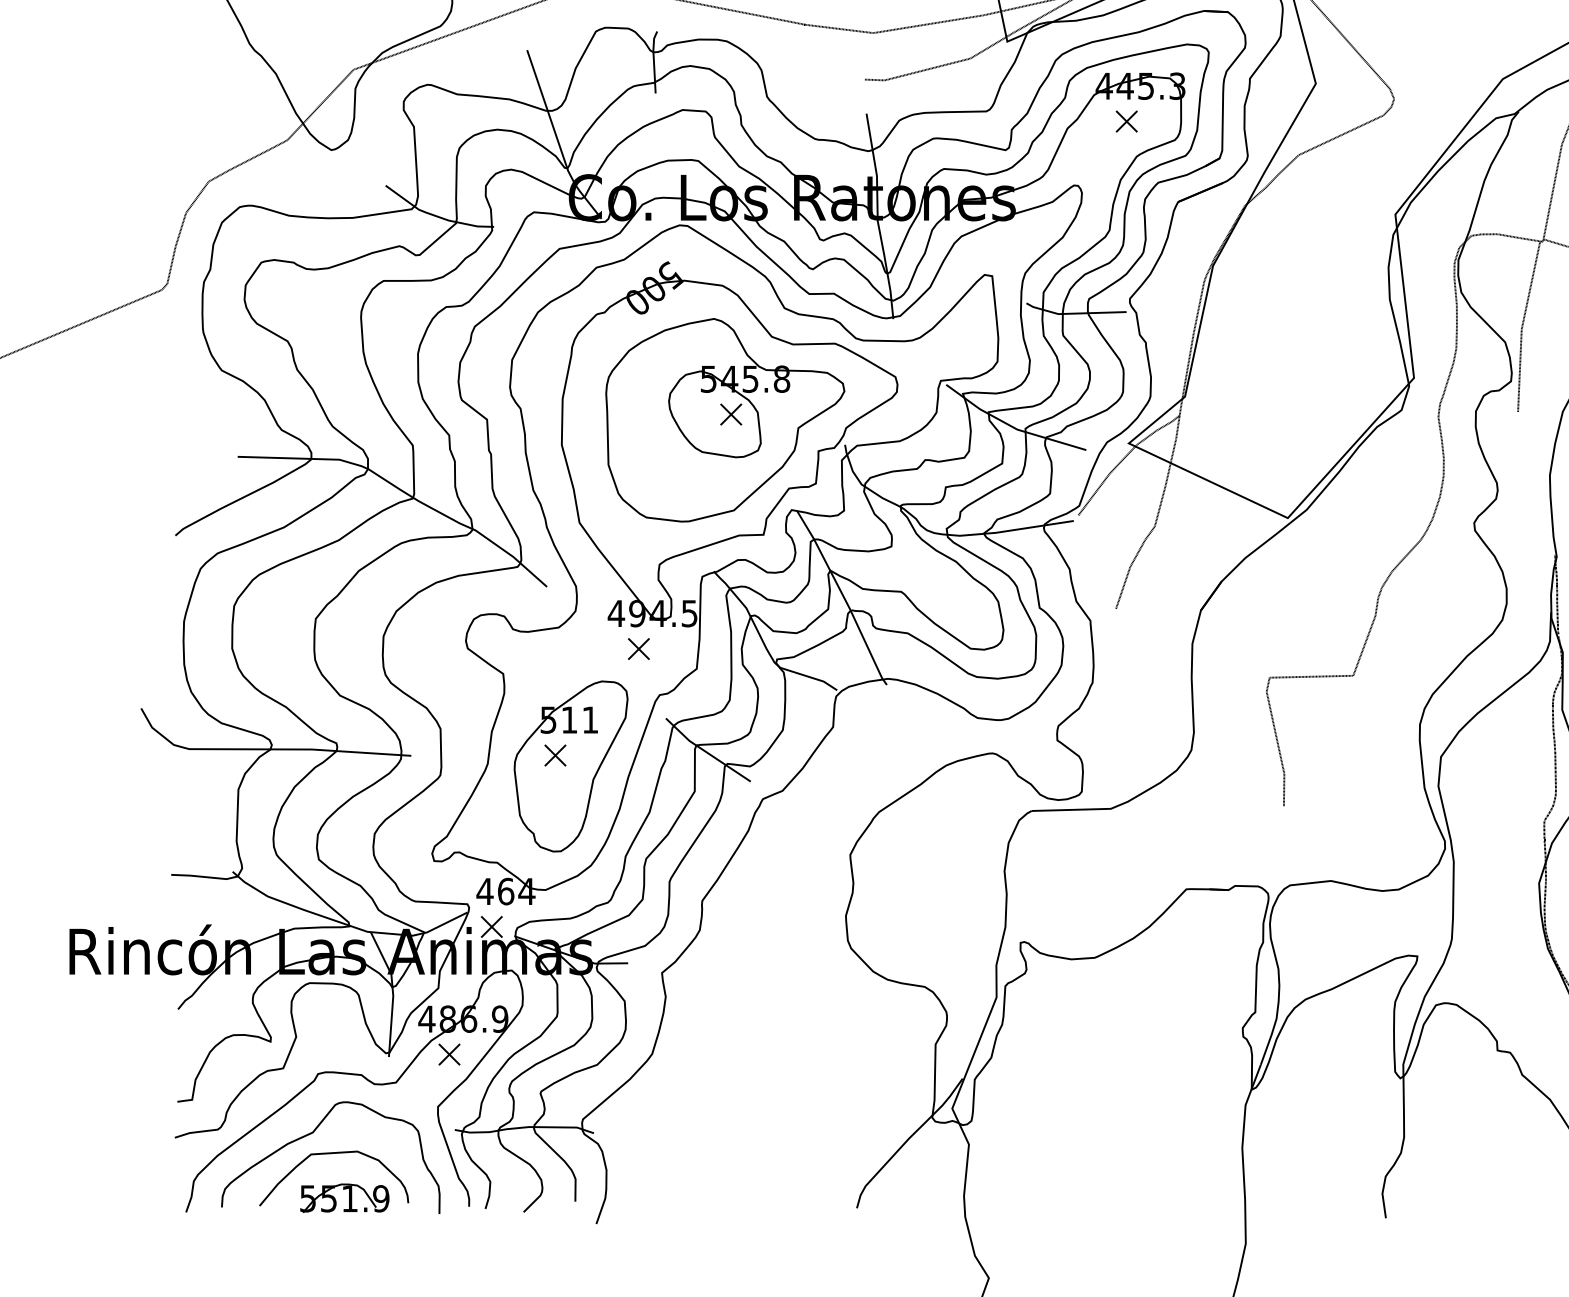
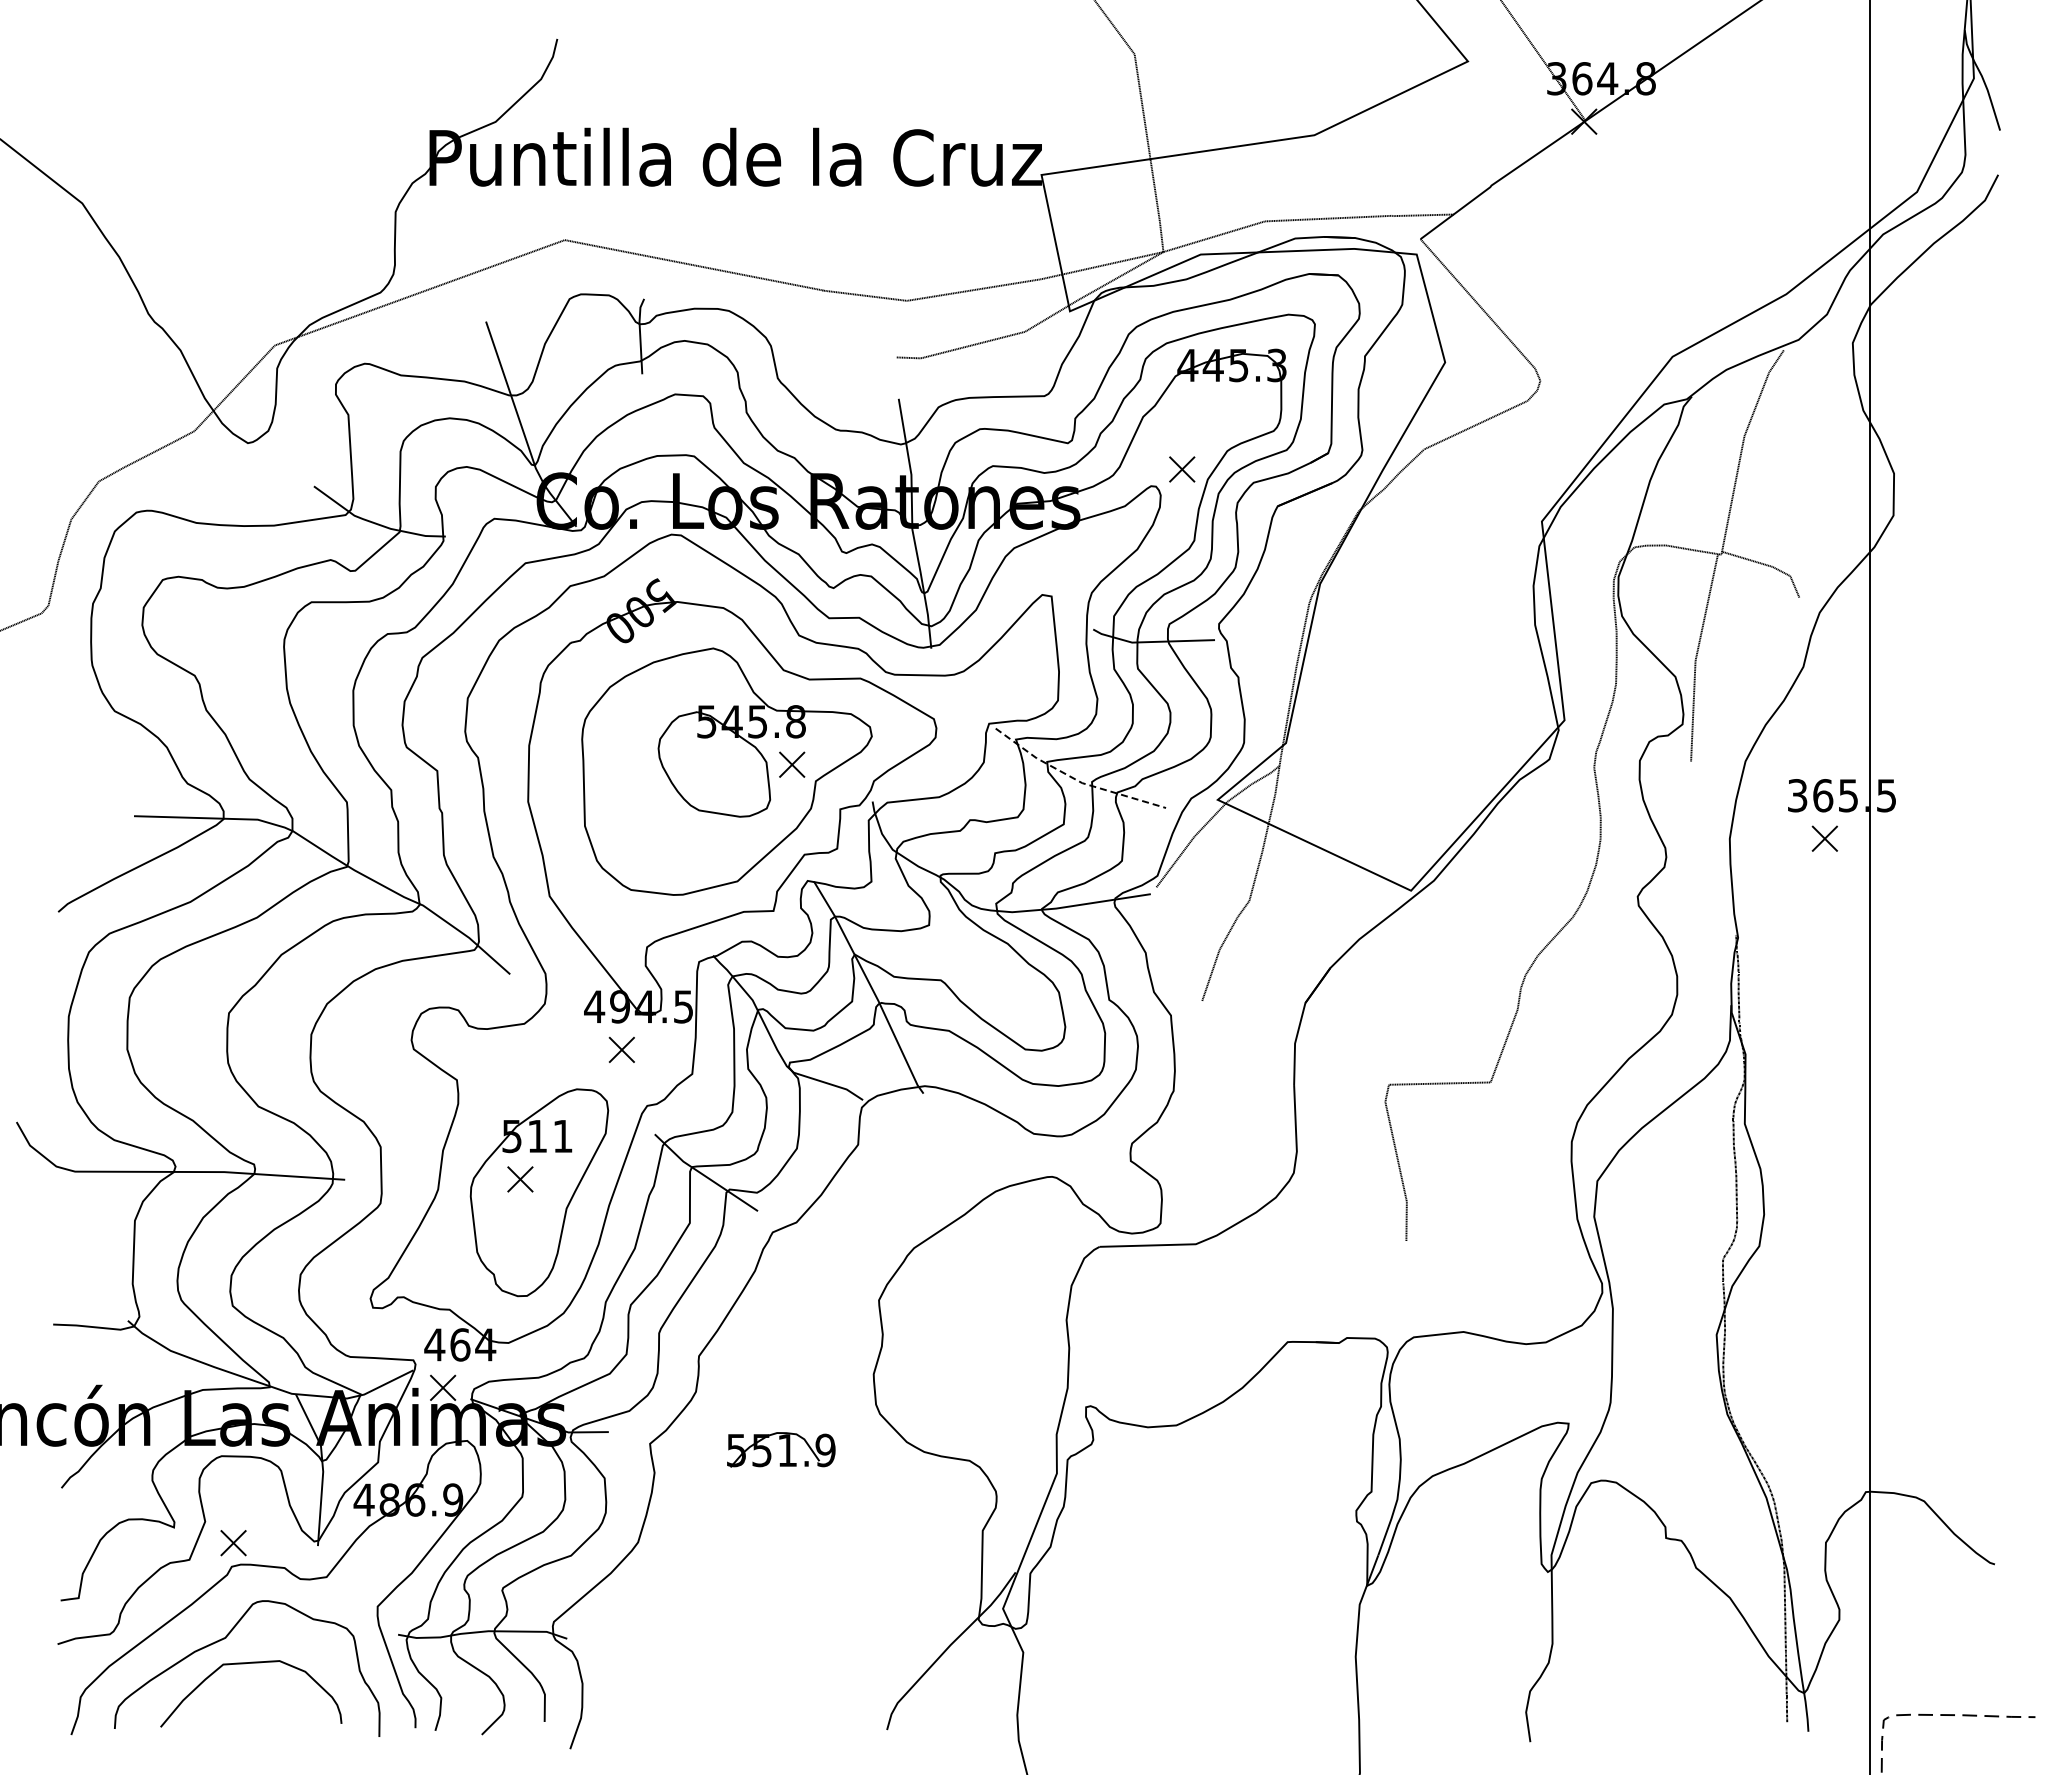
part: (1127, 121) -> (1182, 469), moved
part: (731, 414) -> (792, 764), moved
line: (1012, 426) -> (1076, 779), solid -> dashed
part: (449, 1054) -> (233, 1543), moved
part: (344, 1197) -> (781, 1449), moved

